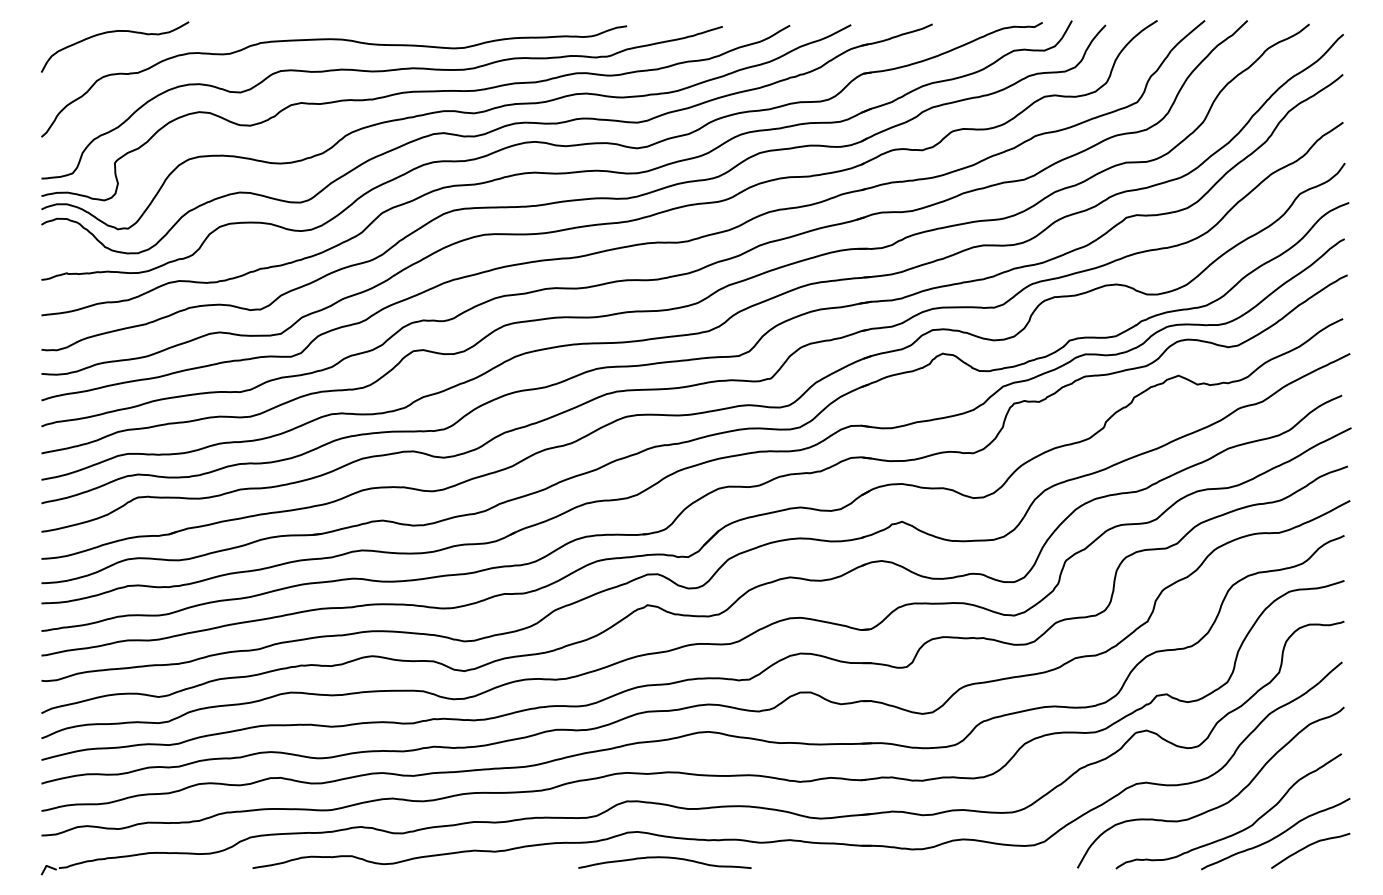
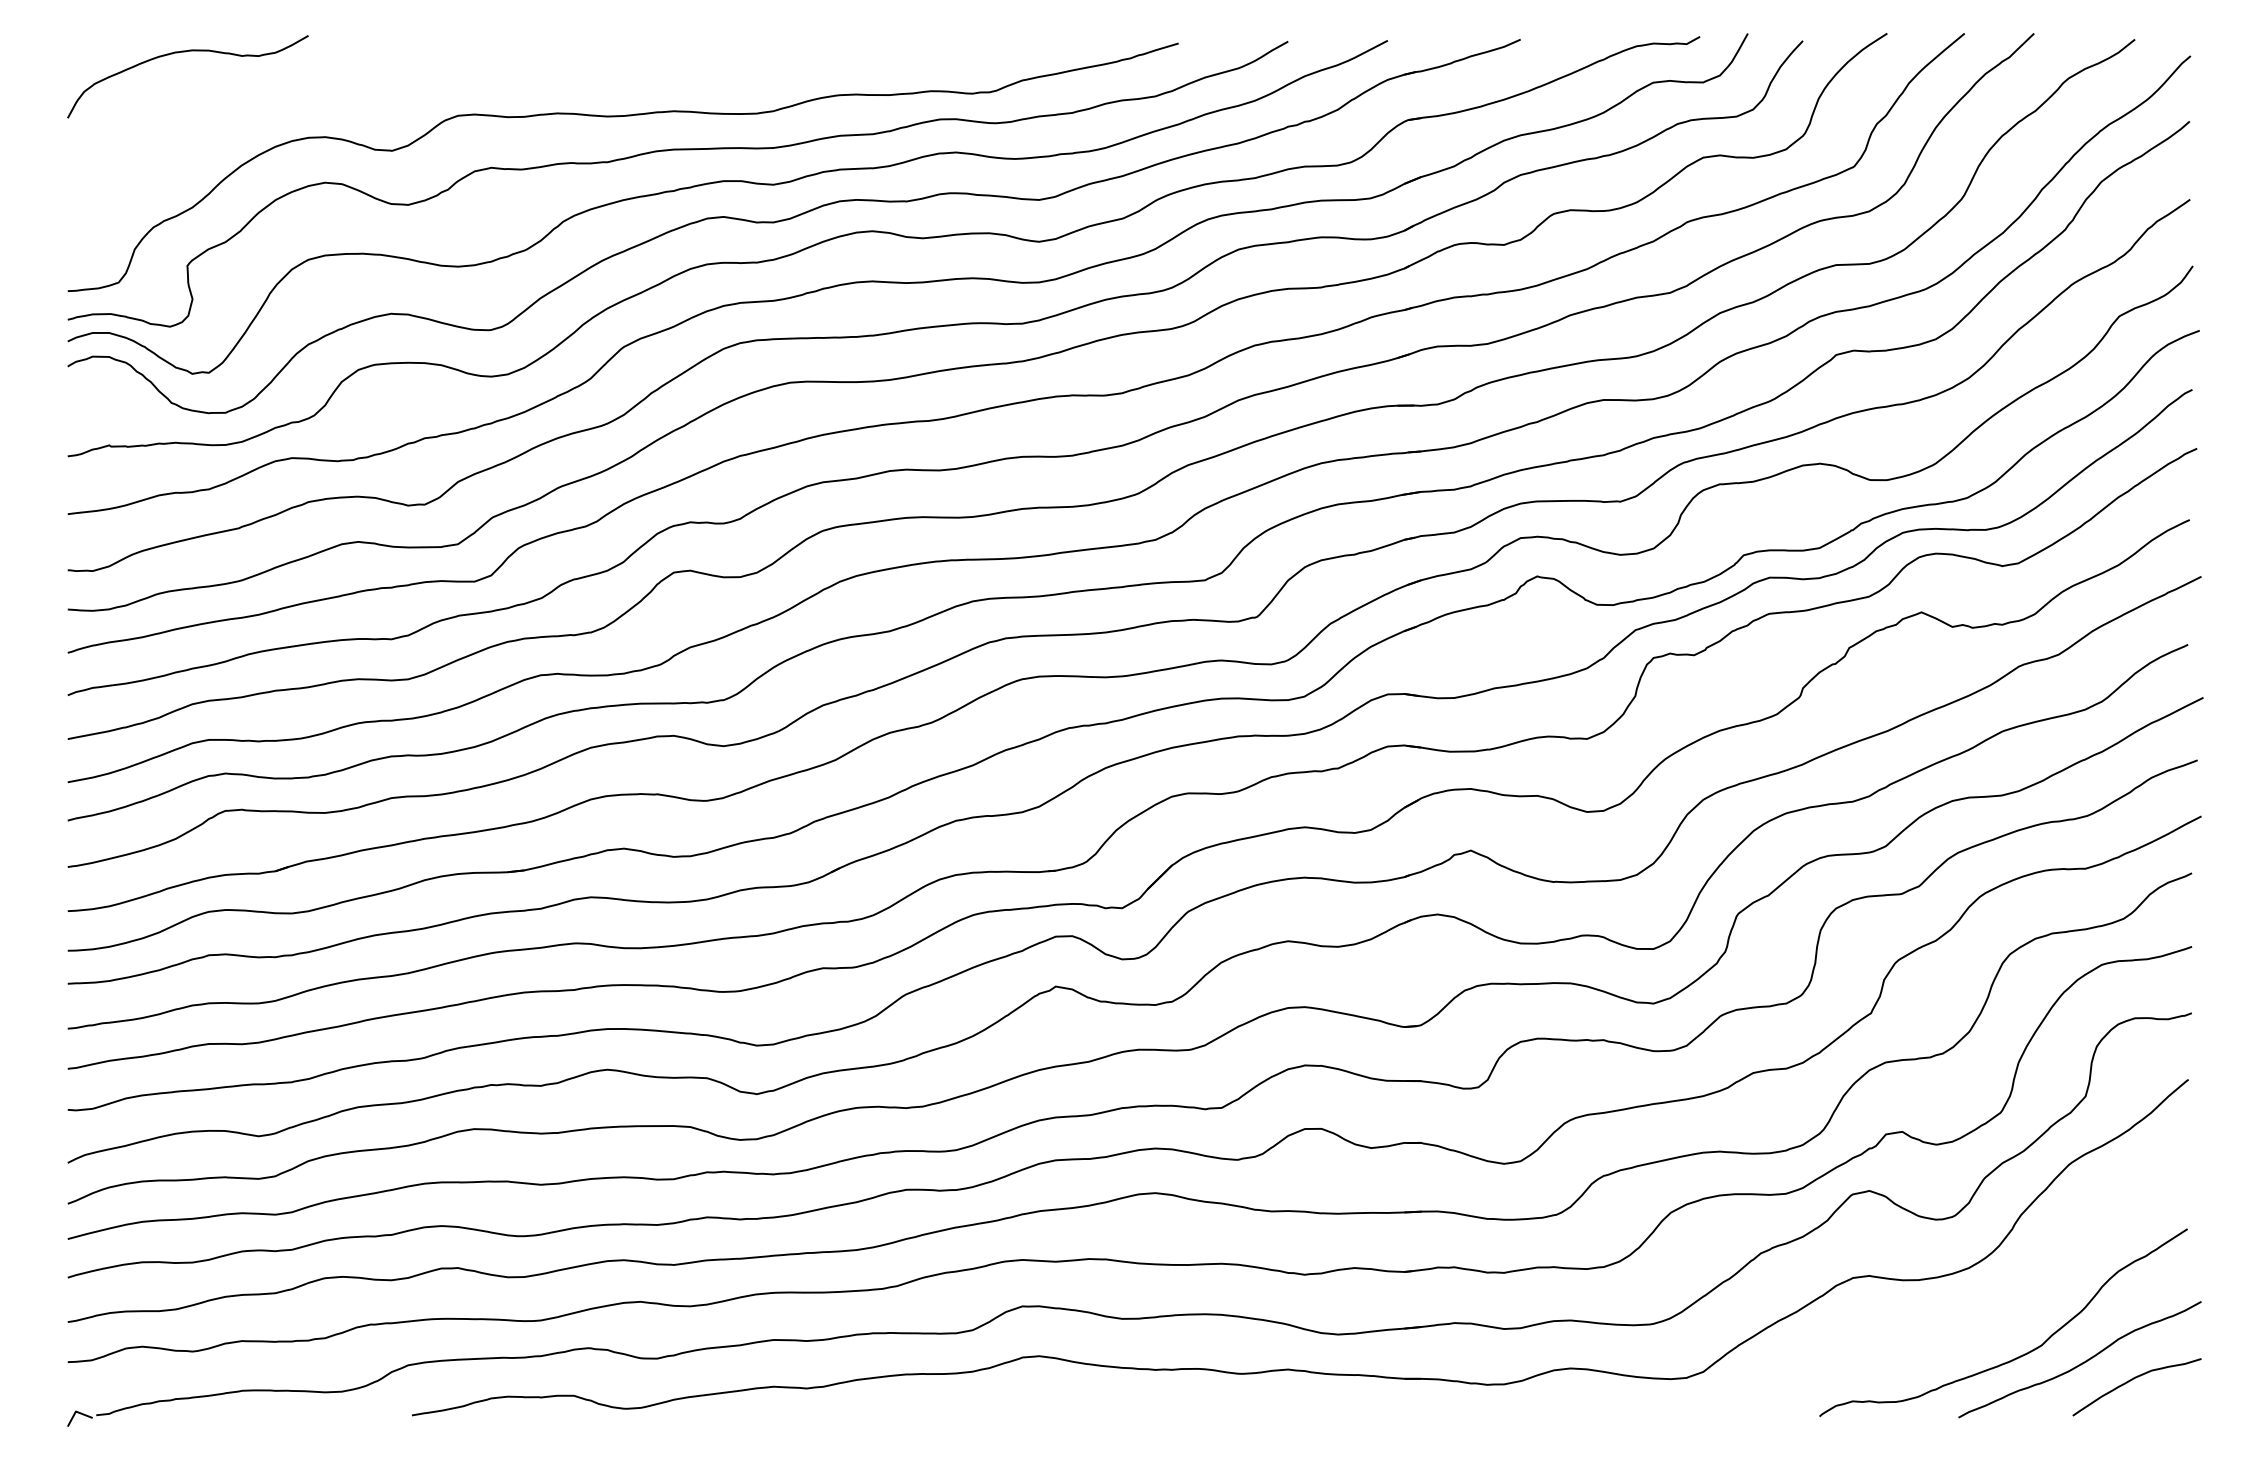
curve: (334, 40) -> (545, 65), removed
curve: (1219, 805) -> (1988, 1313), removed
curve: (664, 858) -> (1083, 1399), removed

